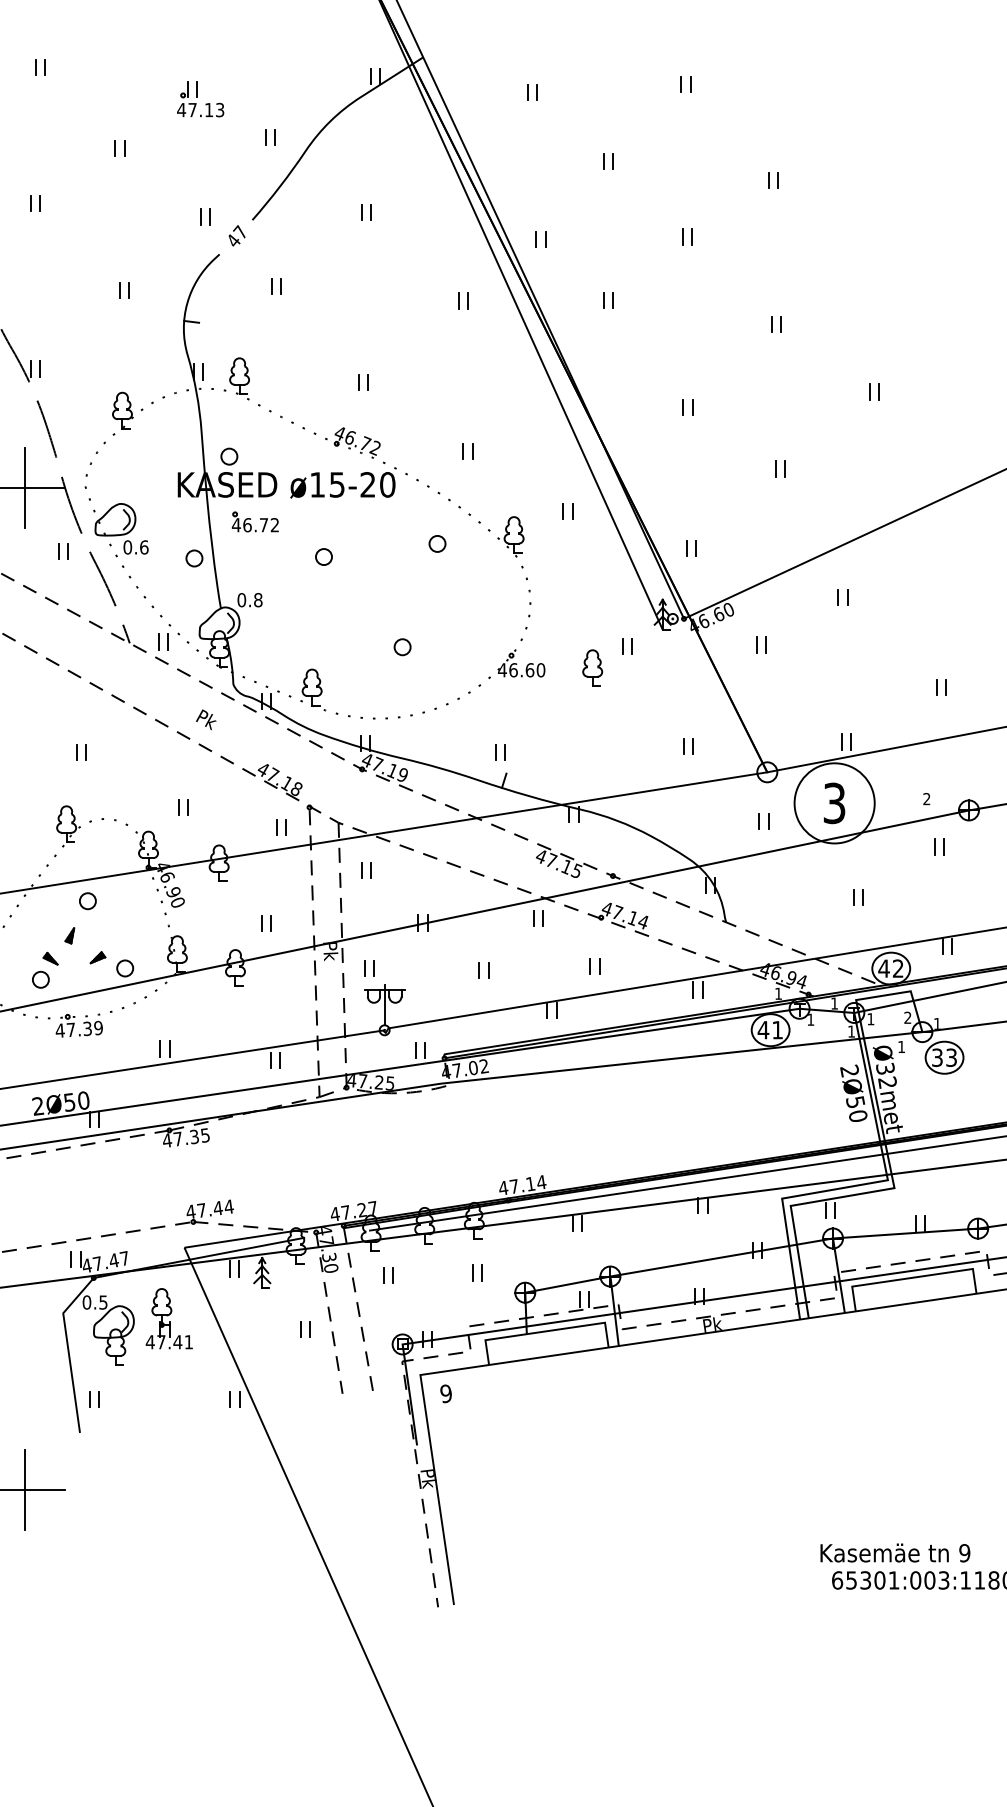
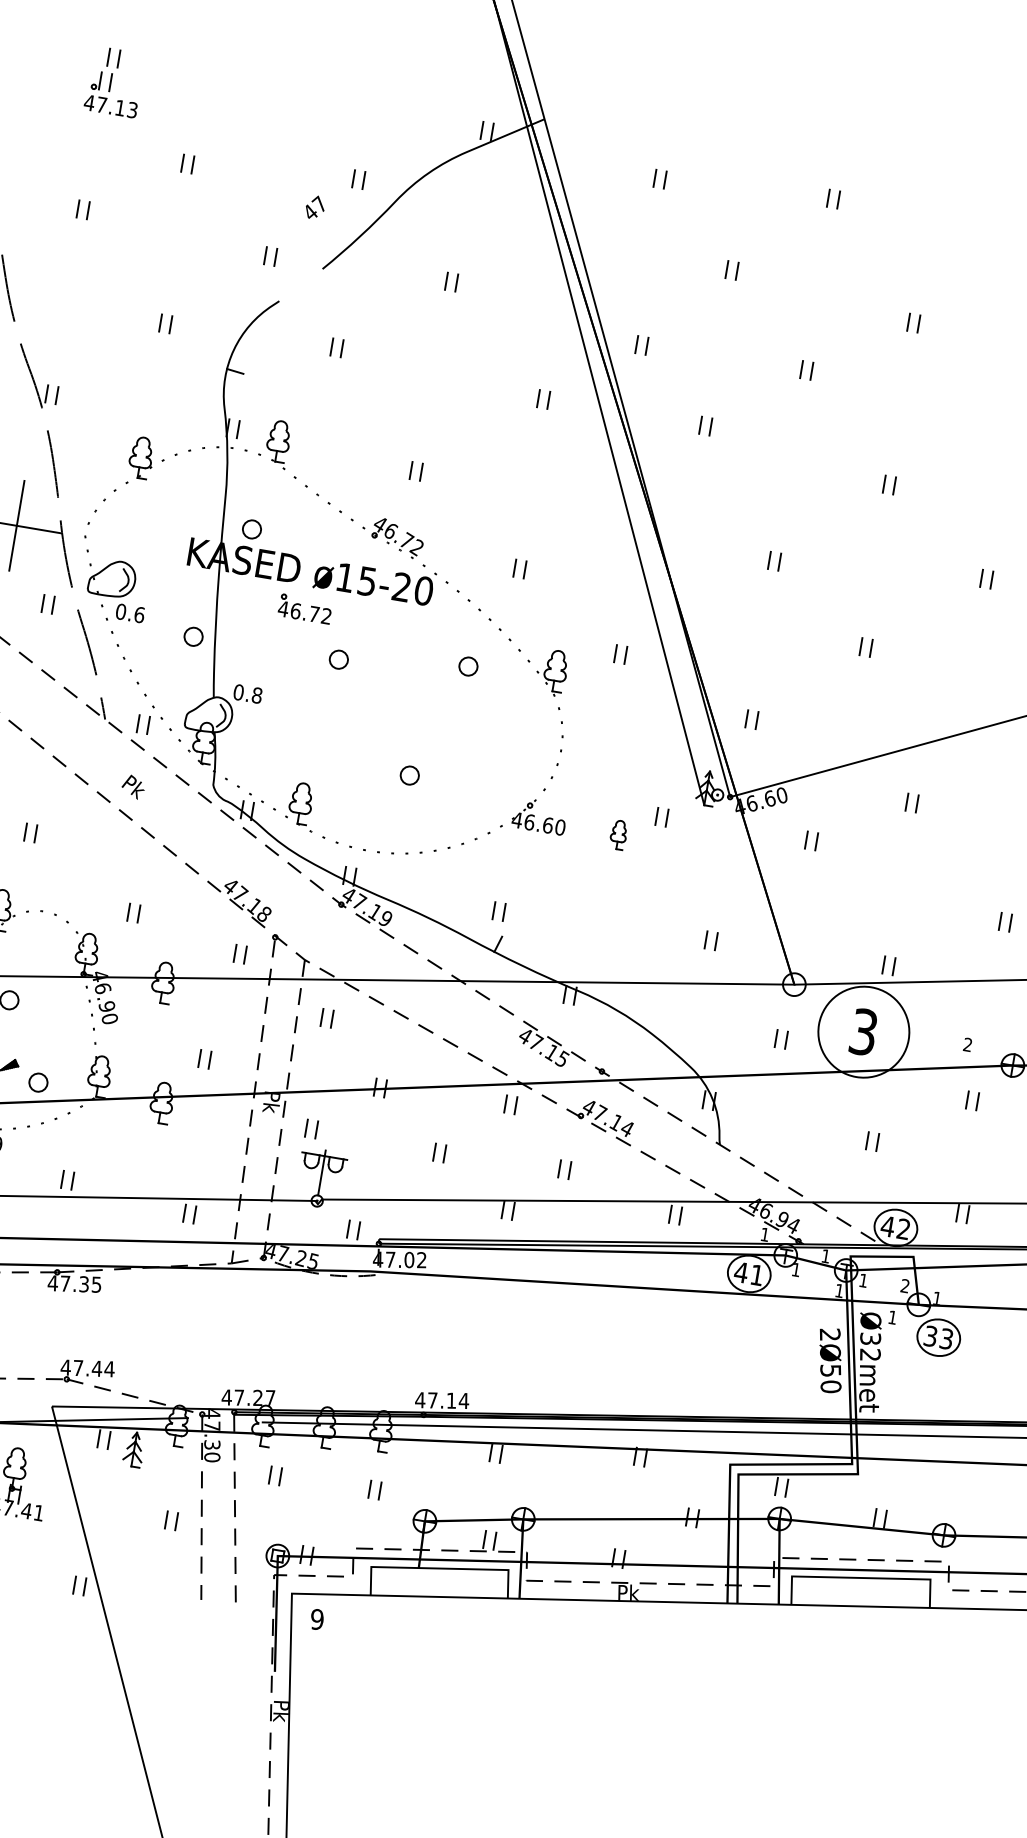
part: (200, 99) -> (112, 94), moved
text: (236, 235) -> (314, 207), moved
part: (254, 521) -> (304, 608), moved
part: (592, 667) -> (618, 834), size x0.7
text: (206, 719) -> (133, 786), moved

